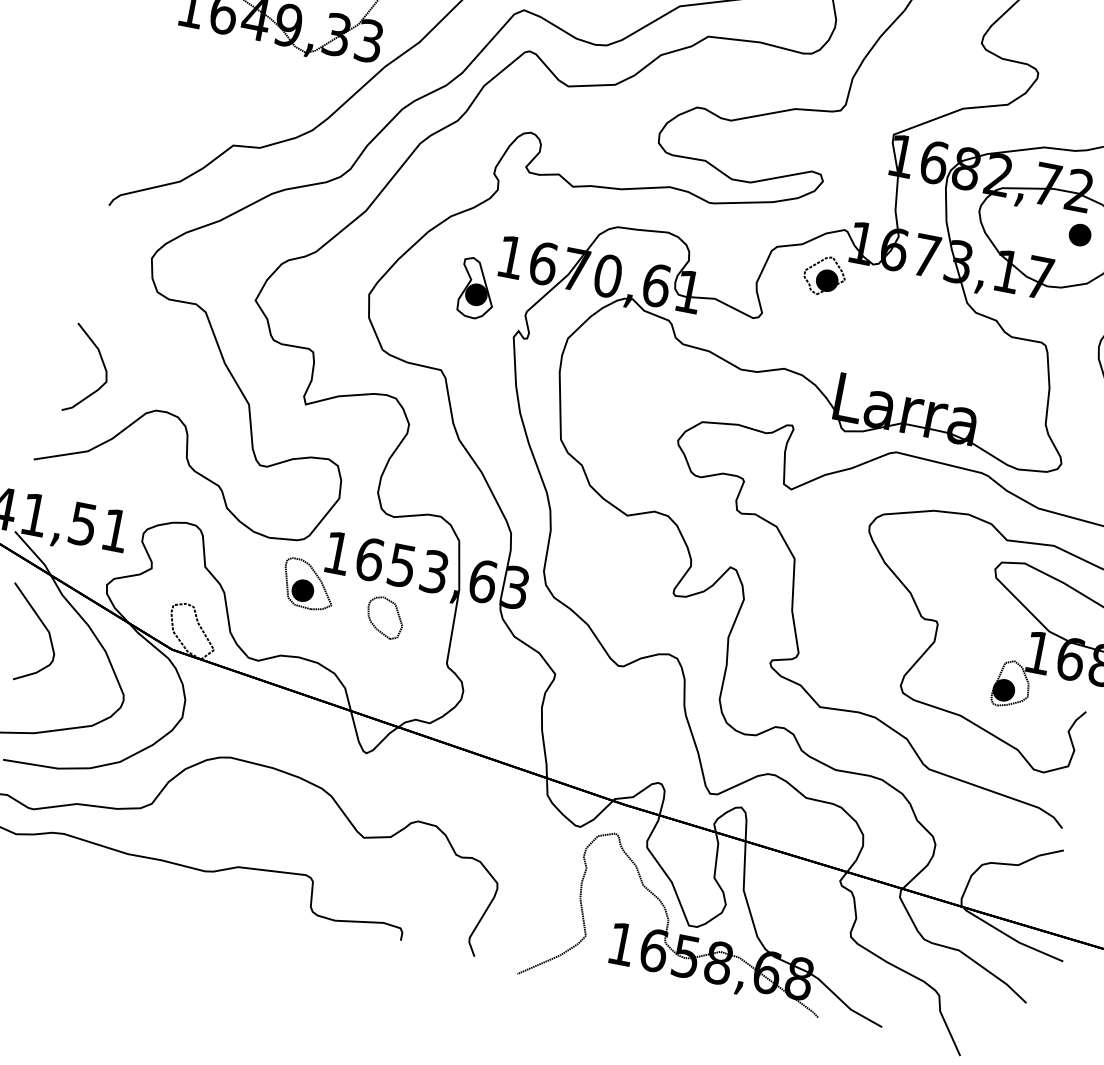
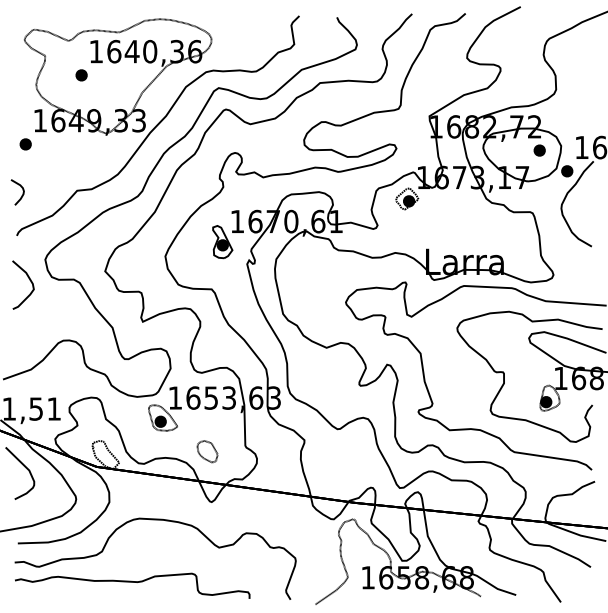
part: (156, 44) -> (25, 144), added
curve: (134, 129) -> (22, 192), added
curve: (101, 364) -> (29, 280), moved
part: (385, 617) -> (207, 451), moved

